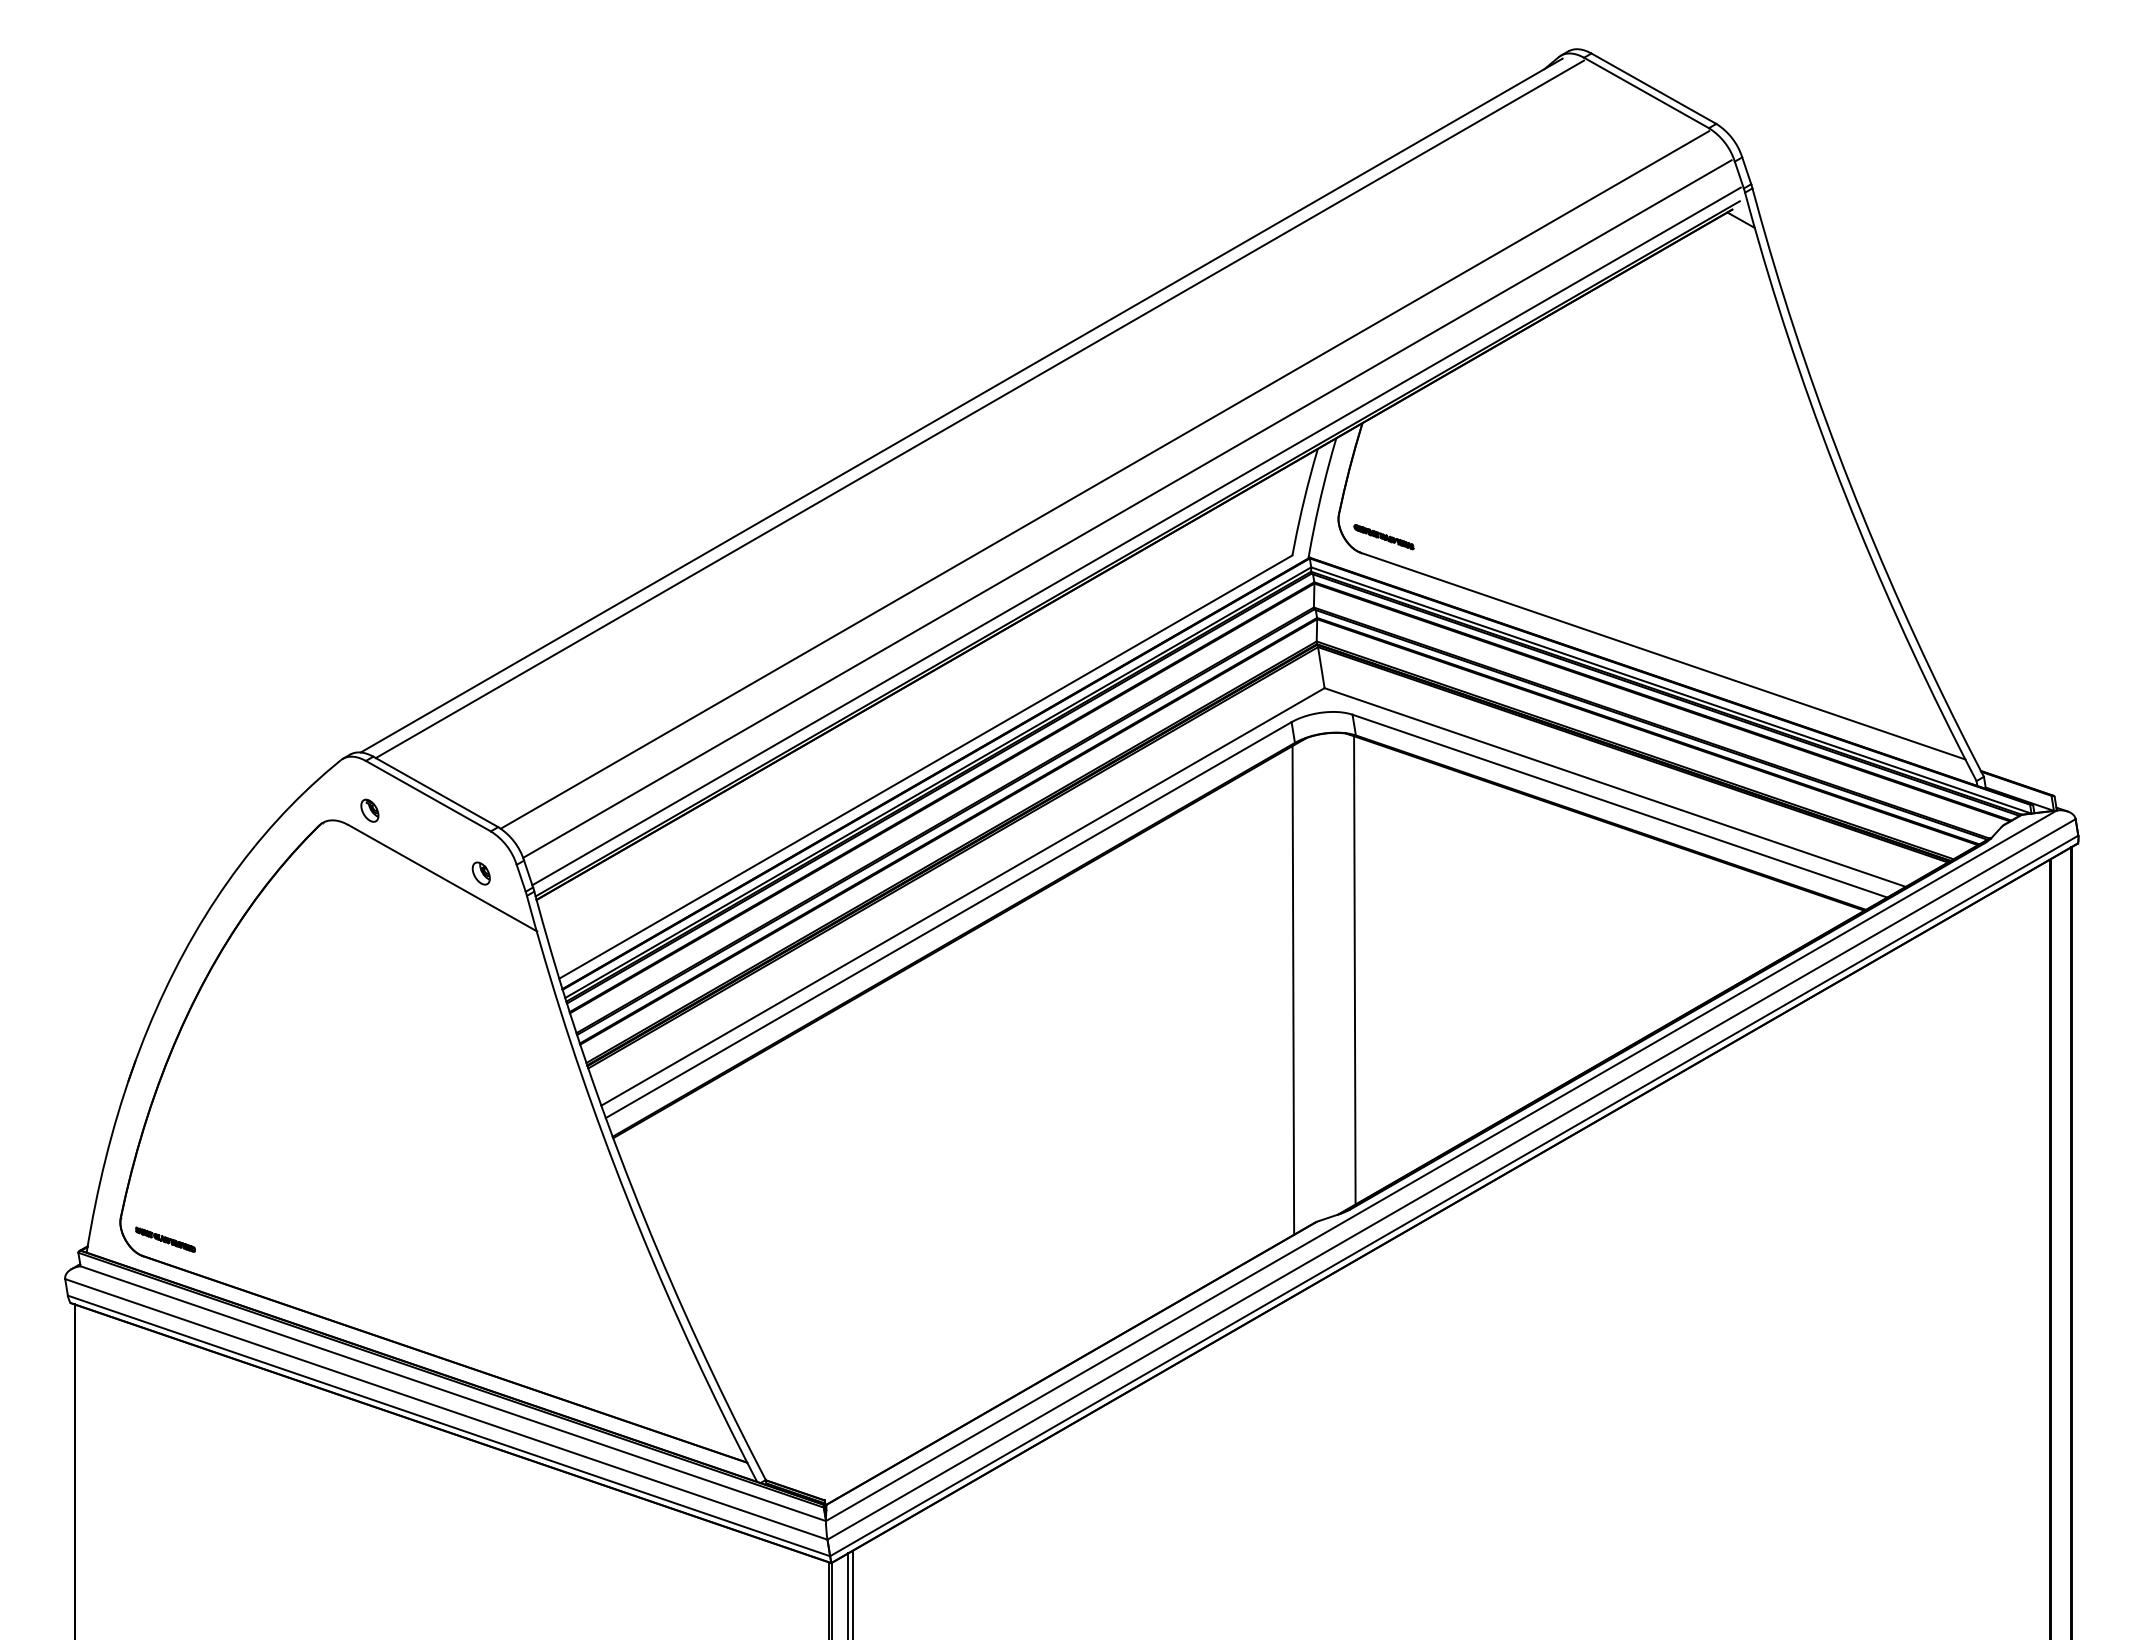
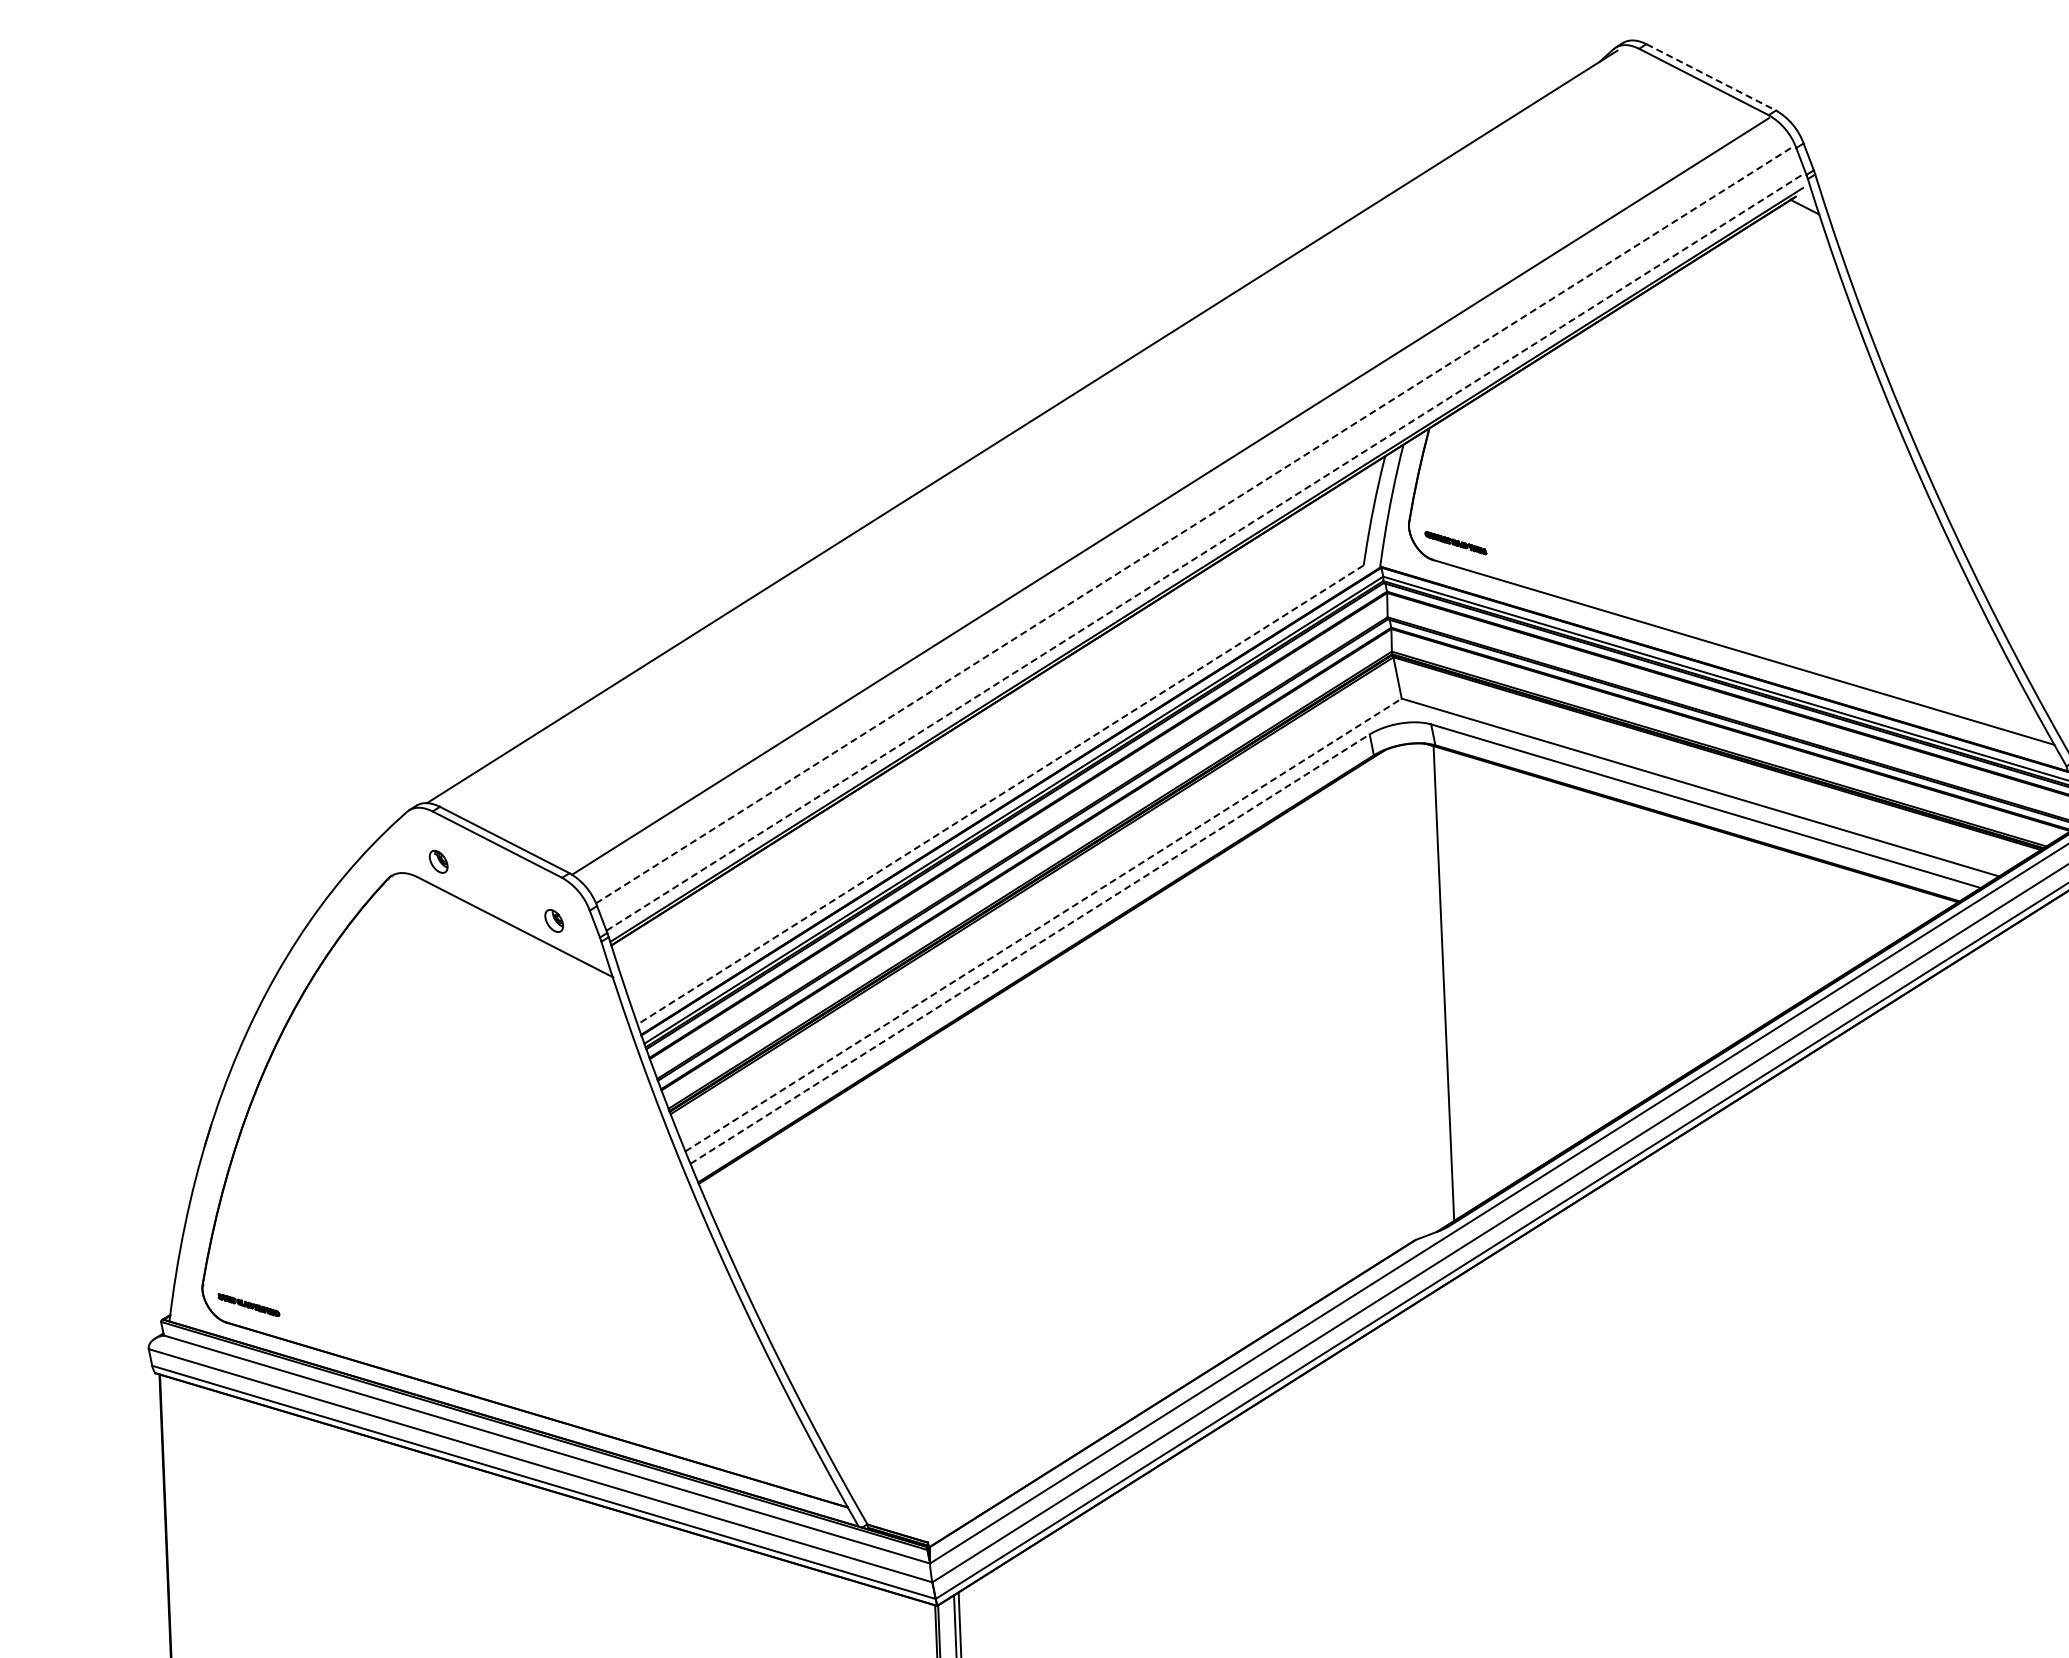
line: (1653, 88) -> (1710, 77), solid -> dashed
line: (979, 409) -> (1040, 430), removed
line: (1127, 509) -> (1194, 525), solid -> dashed
line: (1136, 536) -> (1204, 552), solid -> dashed
line: (925, 767) -> (1000, 795), solid -> dashed
line: (962, 896) -> (1043, 924), solid -> dashed
line: (948, 920) -> (1029, 949), solid -> dashed
line: (1293, 990) -> (1382, 1006), removed

